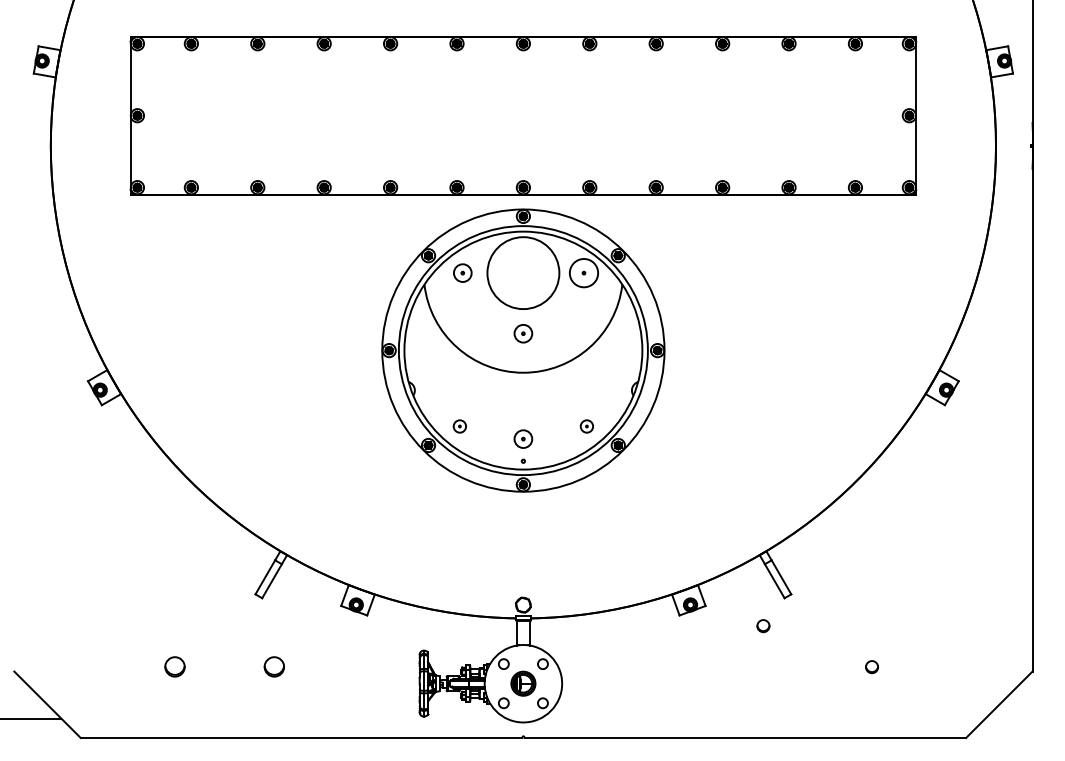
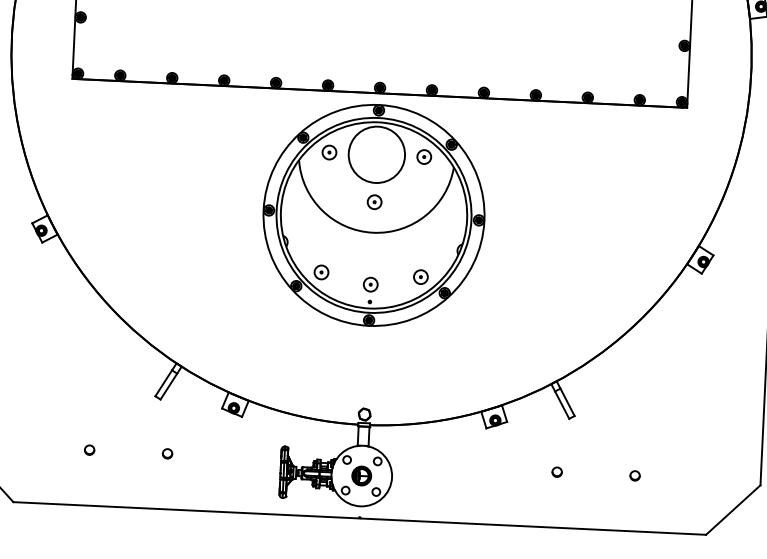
circle: (583, 272) -> (423, 156), size x0.62
part: (459, 426) -> (321, 272), size x1.43
part: (586, 426) -> (420, 277), size x1.43
circle: (763, 626) -> (557, 472), moved
circle: (174, 667) -> (89, 450), size x0.62
circle: (274, 667) -> (167, 454), size x0.62

